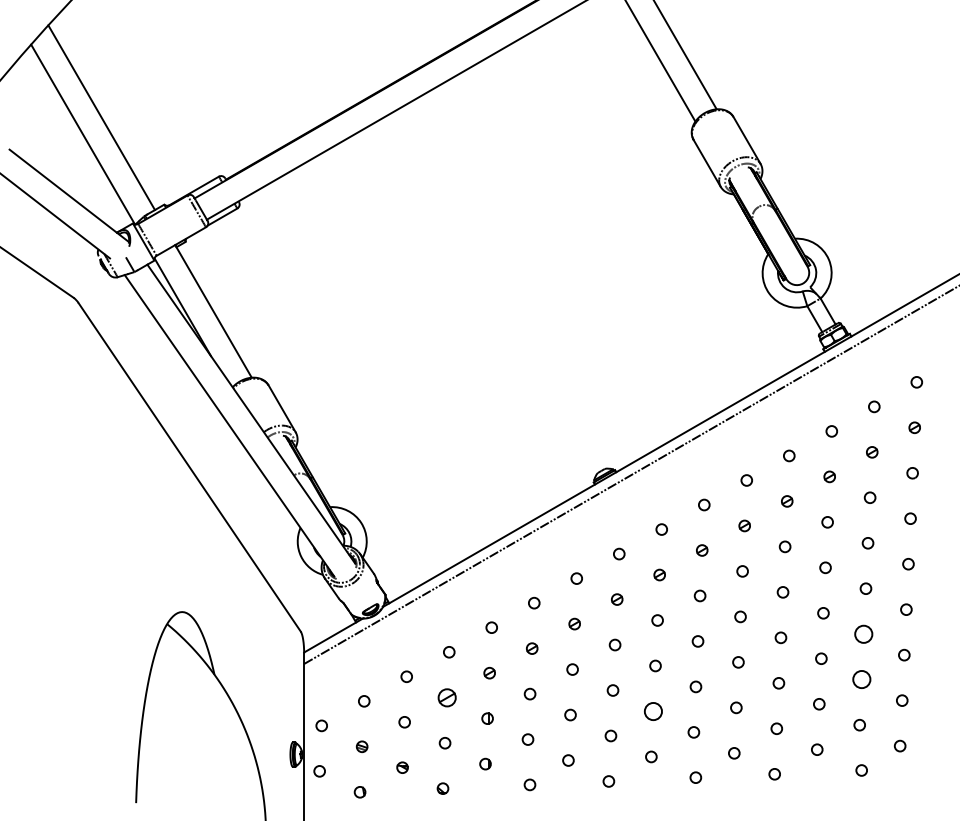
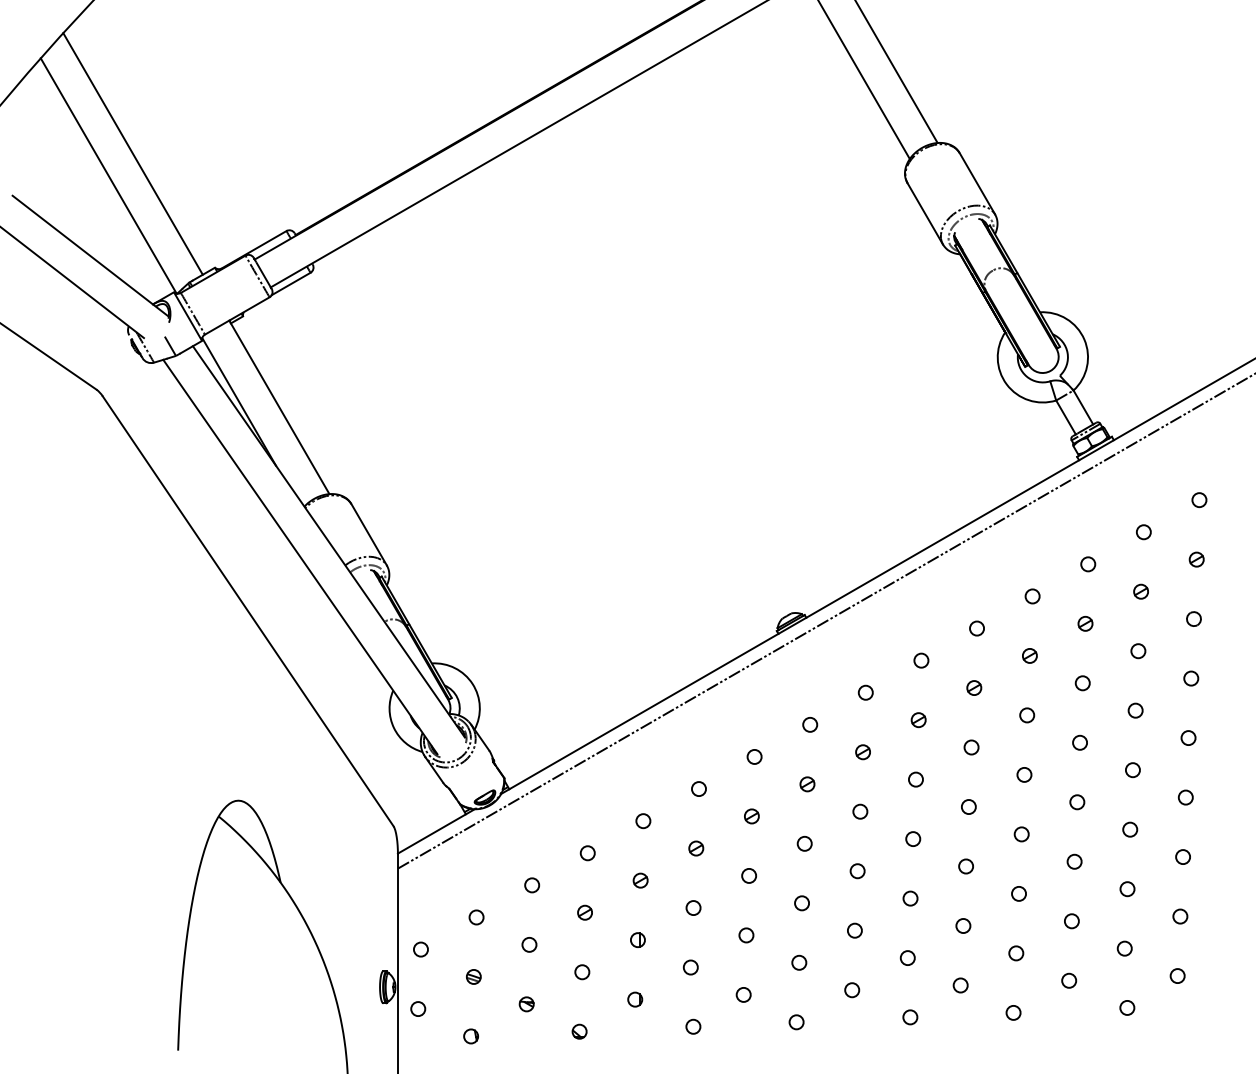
circle: (864, 634) -> (1130, 829), size x0.62
circle: (861, 679) -> (1127, 889), size x0.62
part: (446, 697) -> (584, 912), size x0.62
circle: (653, 711) -> (854, 930), size x0.62

